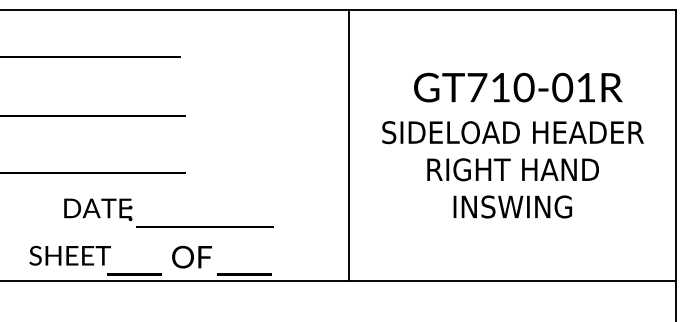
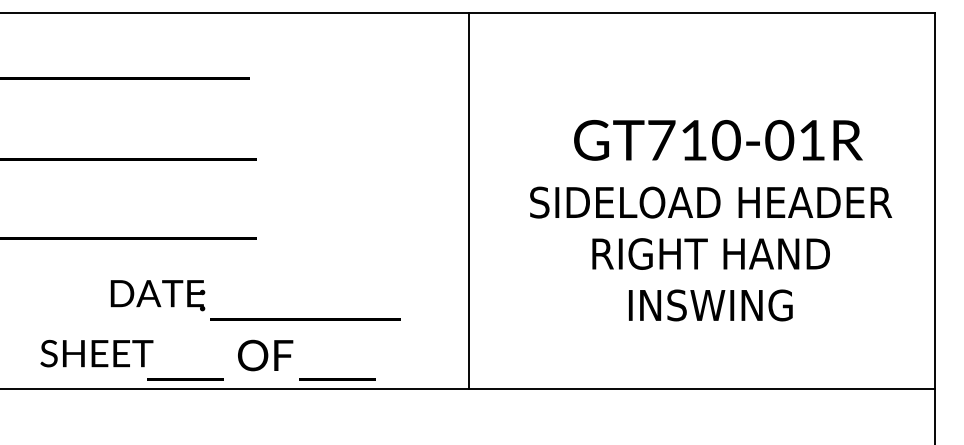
line: (349, 145) -> (469, 201), moved
text: (512, 145) -> (710, 220), moved
text: (168, 212) -> (255, 299), moved

